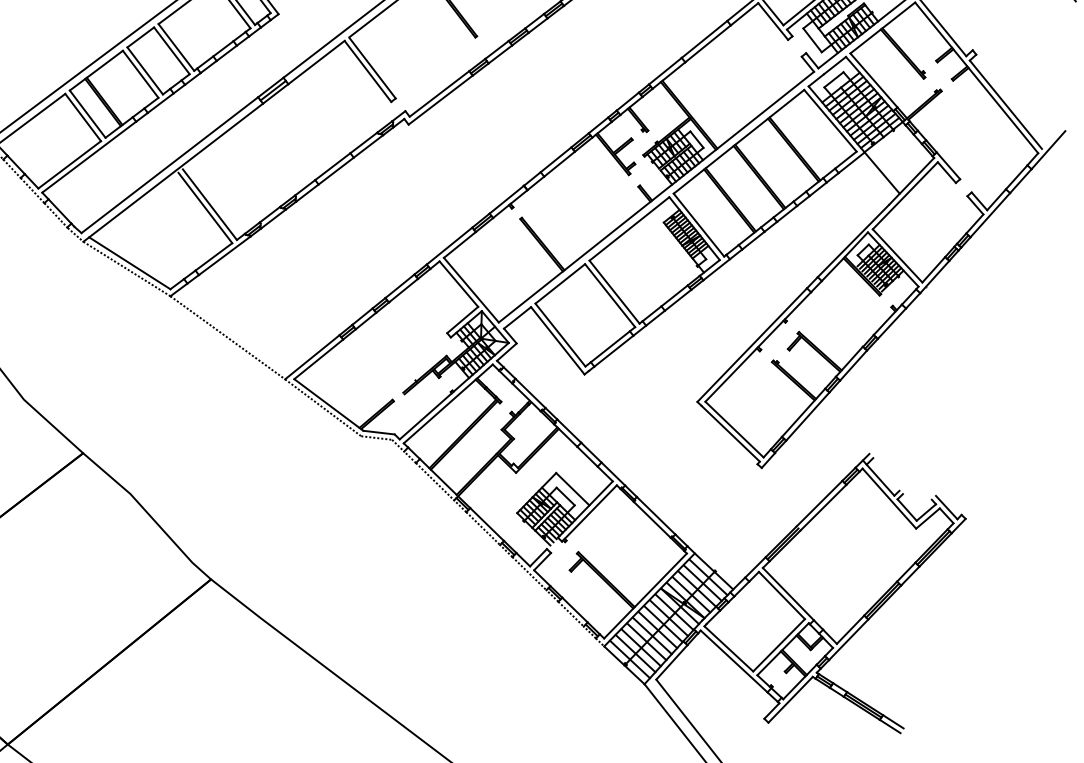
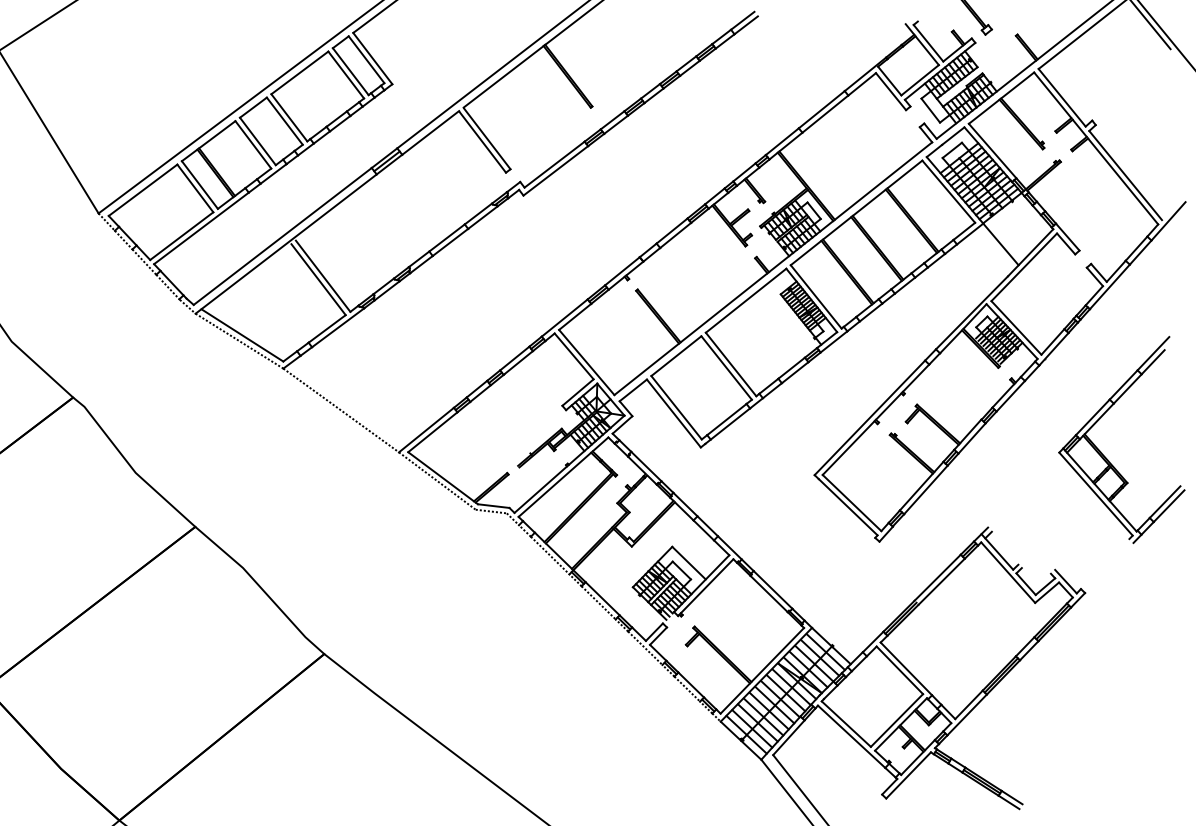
part: (985, 383) -> (1105, 456), added

